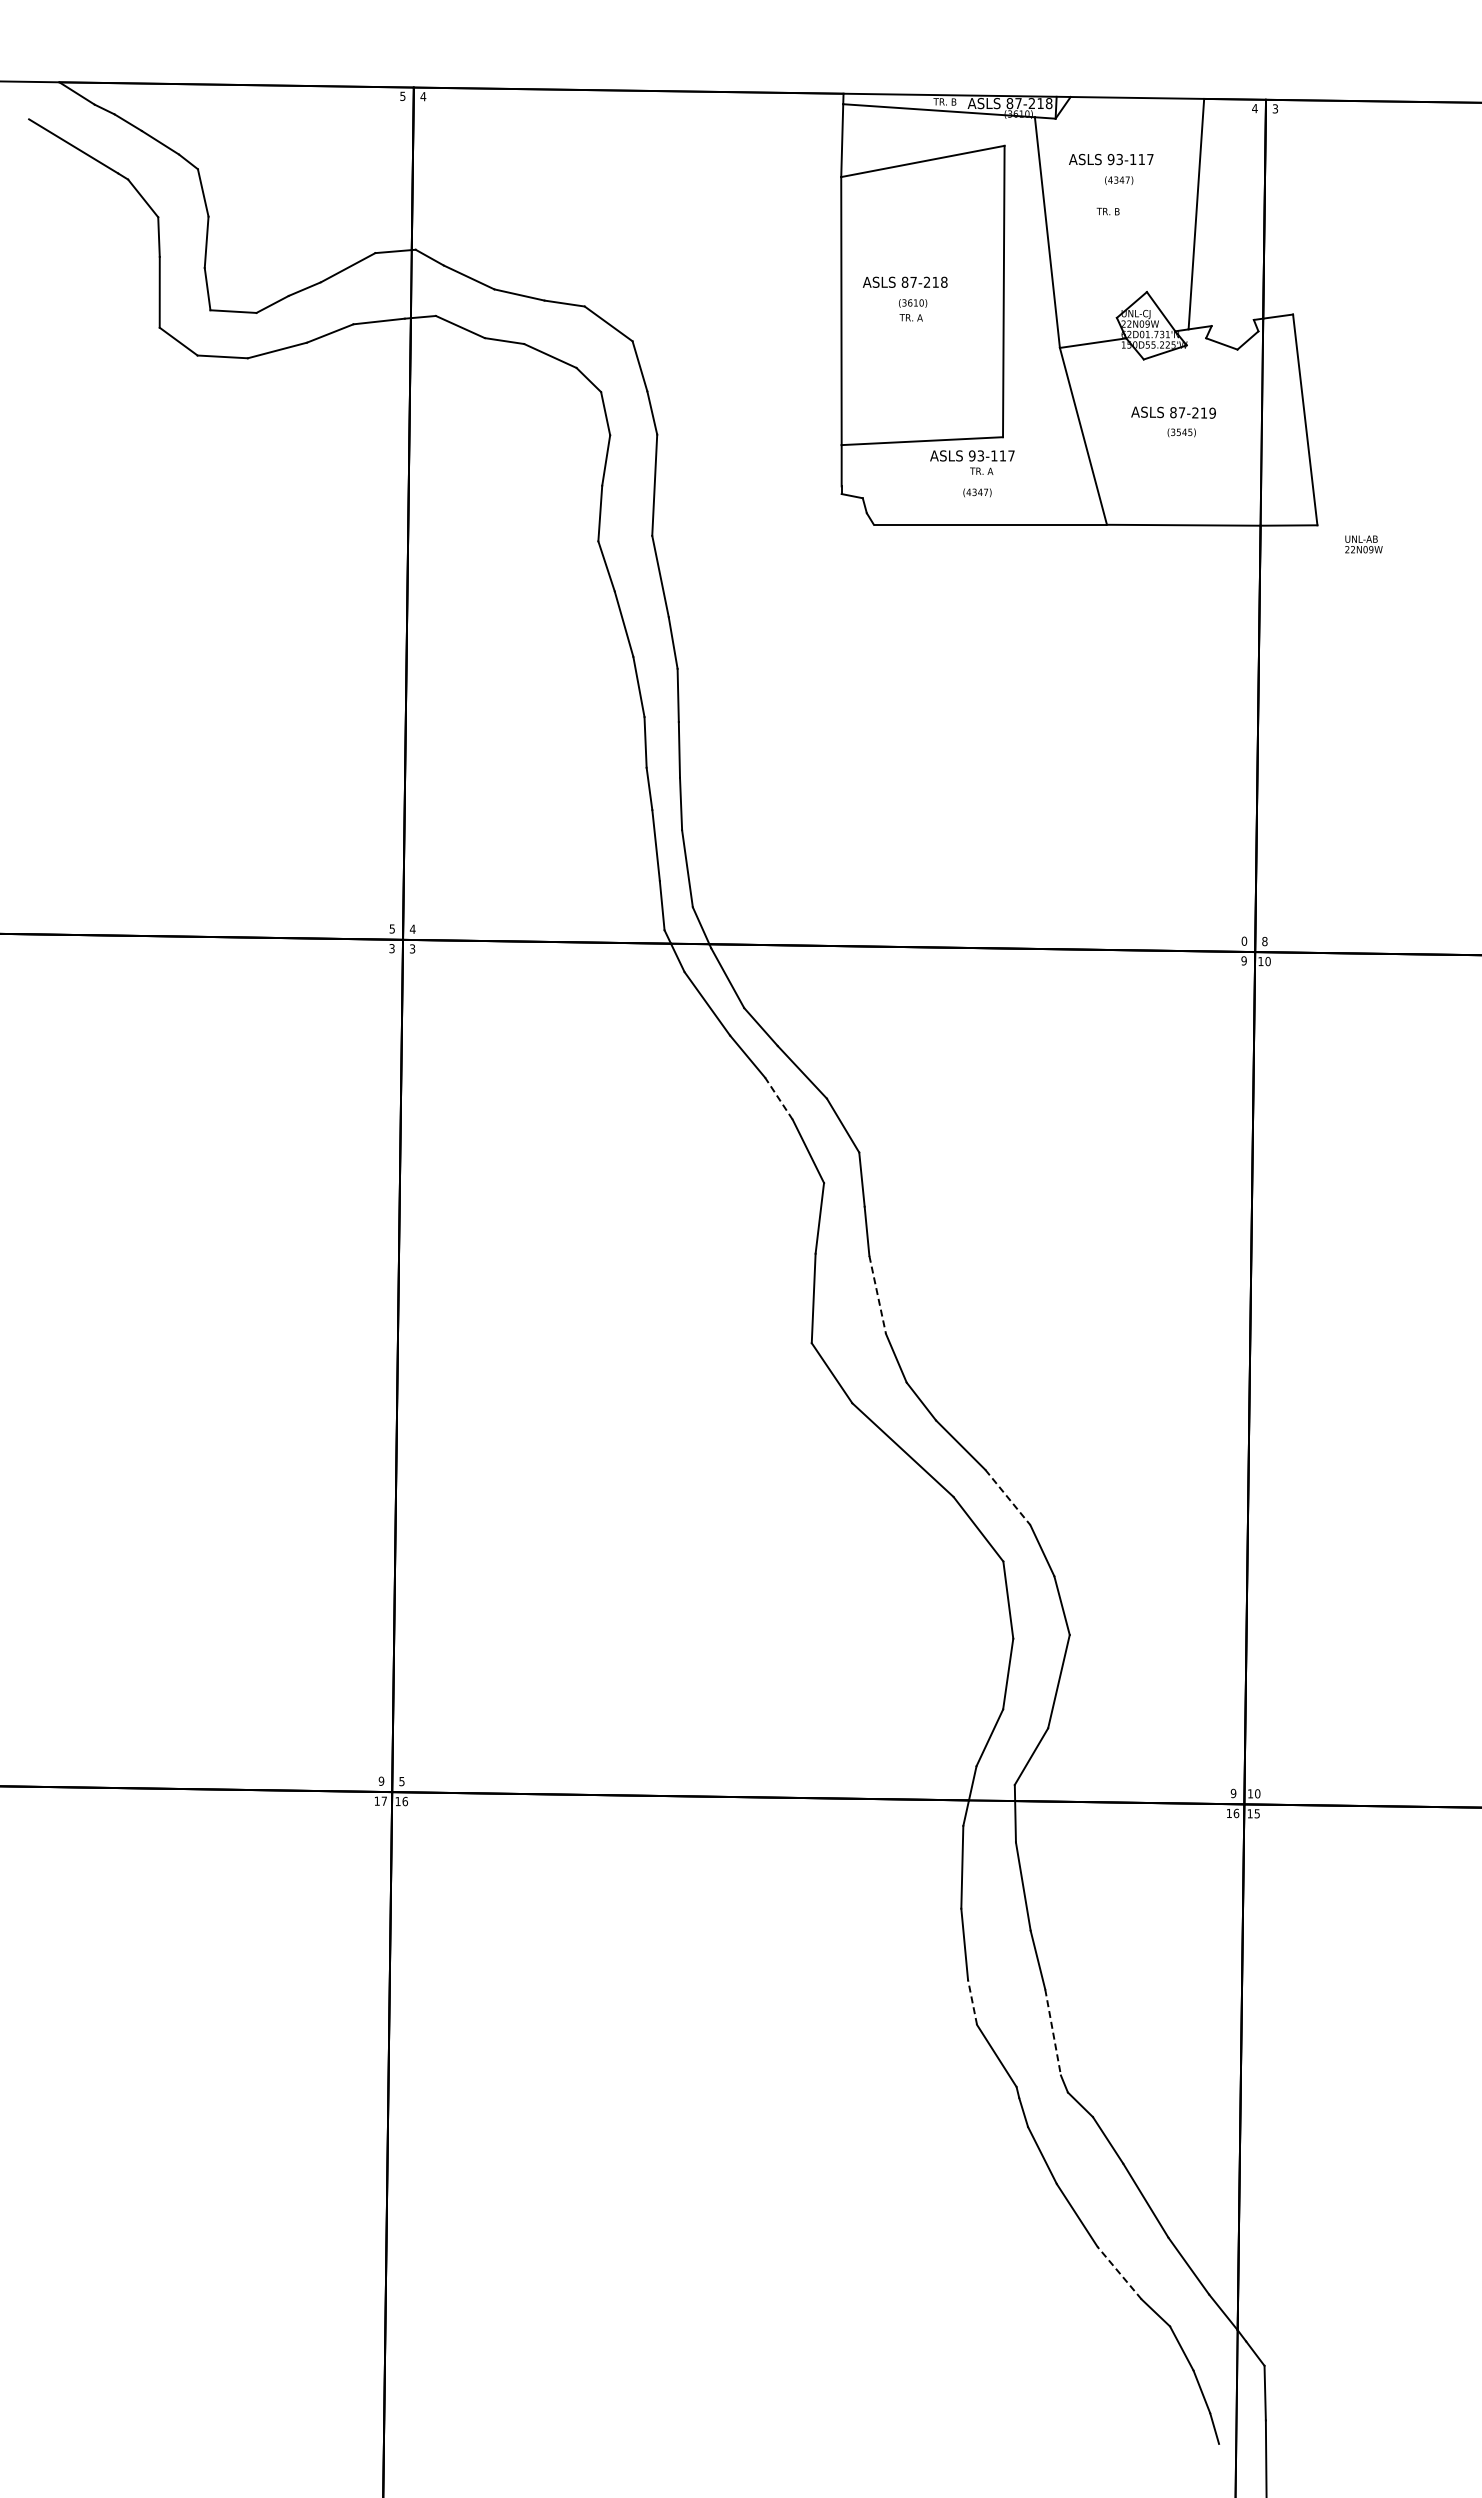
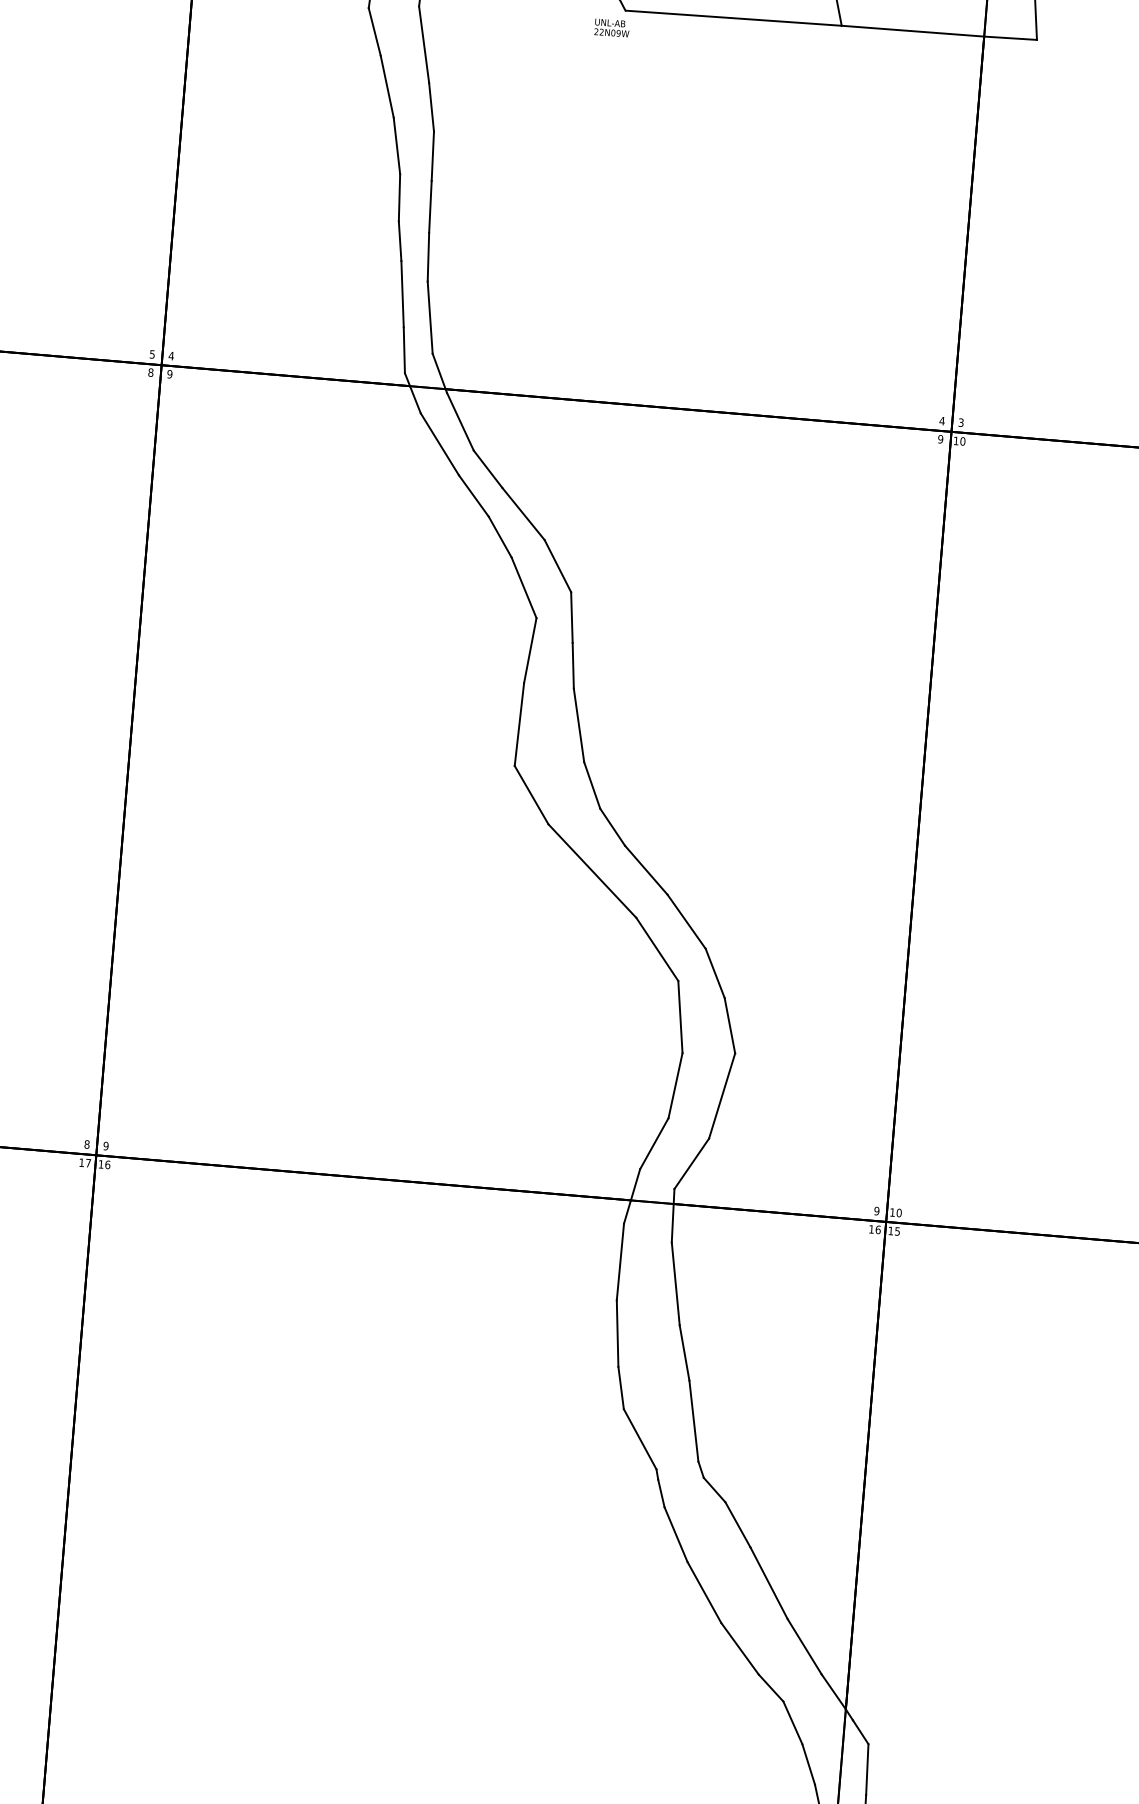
text: (1363, 544) -> (611, 28), moved
text: (1244, 940) -> (942, 420), 0 -> 4
text: (1264, 941) -> (960, 422), 8 -> 3
text: (391, 948) -> (150, 372), 3 -> 8
text: (412, 948) -> (169, 373), 3 -> 9
line: (778, 1098) -> (499, 536), dashed -> solid
line: (877, 1294) -> (578, 725), dashed -> solid
line: (1007, 1497) -> (686, 921), dashed -> solid
text: (381, 1780) -> (87, 1143), 9 -> 8
text: (401, 1781) -> (105, 1146), 5 -> 9
line: (972, 2002) -> (621, 1388), dashed -> solid
line: (1053, 2032) -> (694, 1421), dashed -> solid
line: (1119, 2272) -> (739, 1648), dashed -> solid

